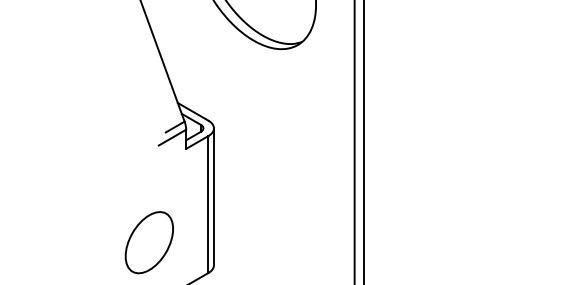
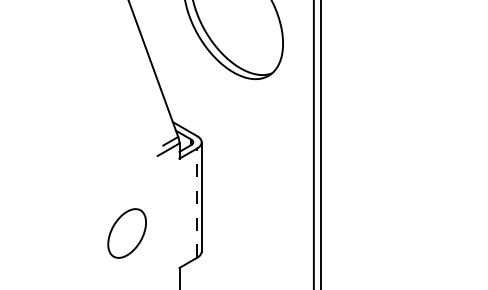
line: (208, 205) -> (197, 203), solid -> dashed
part: (148, 242) -> (126, 233), moved

